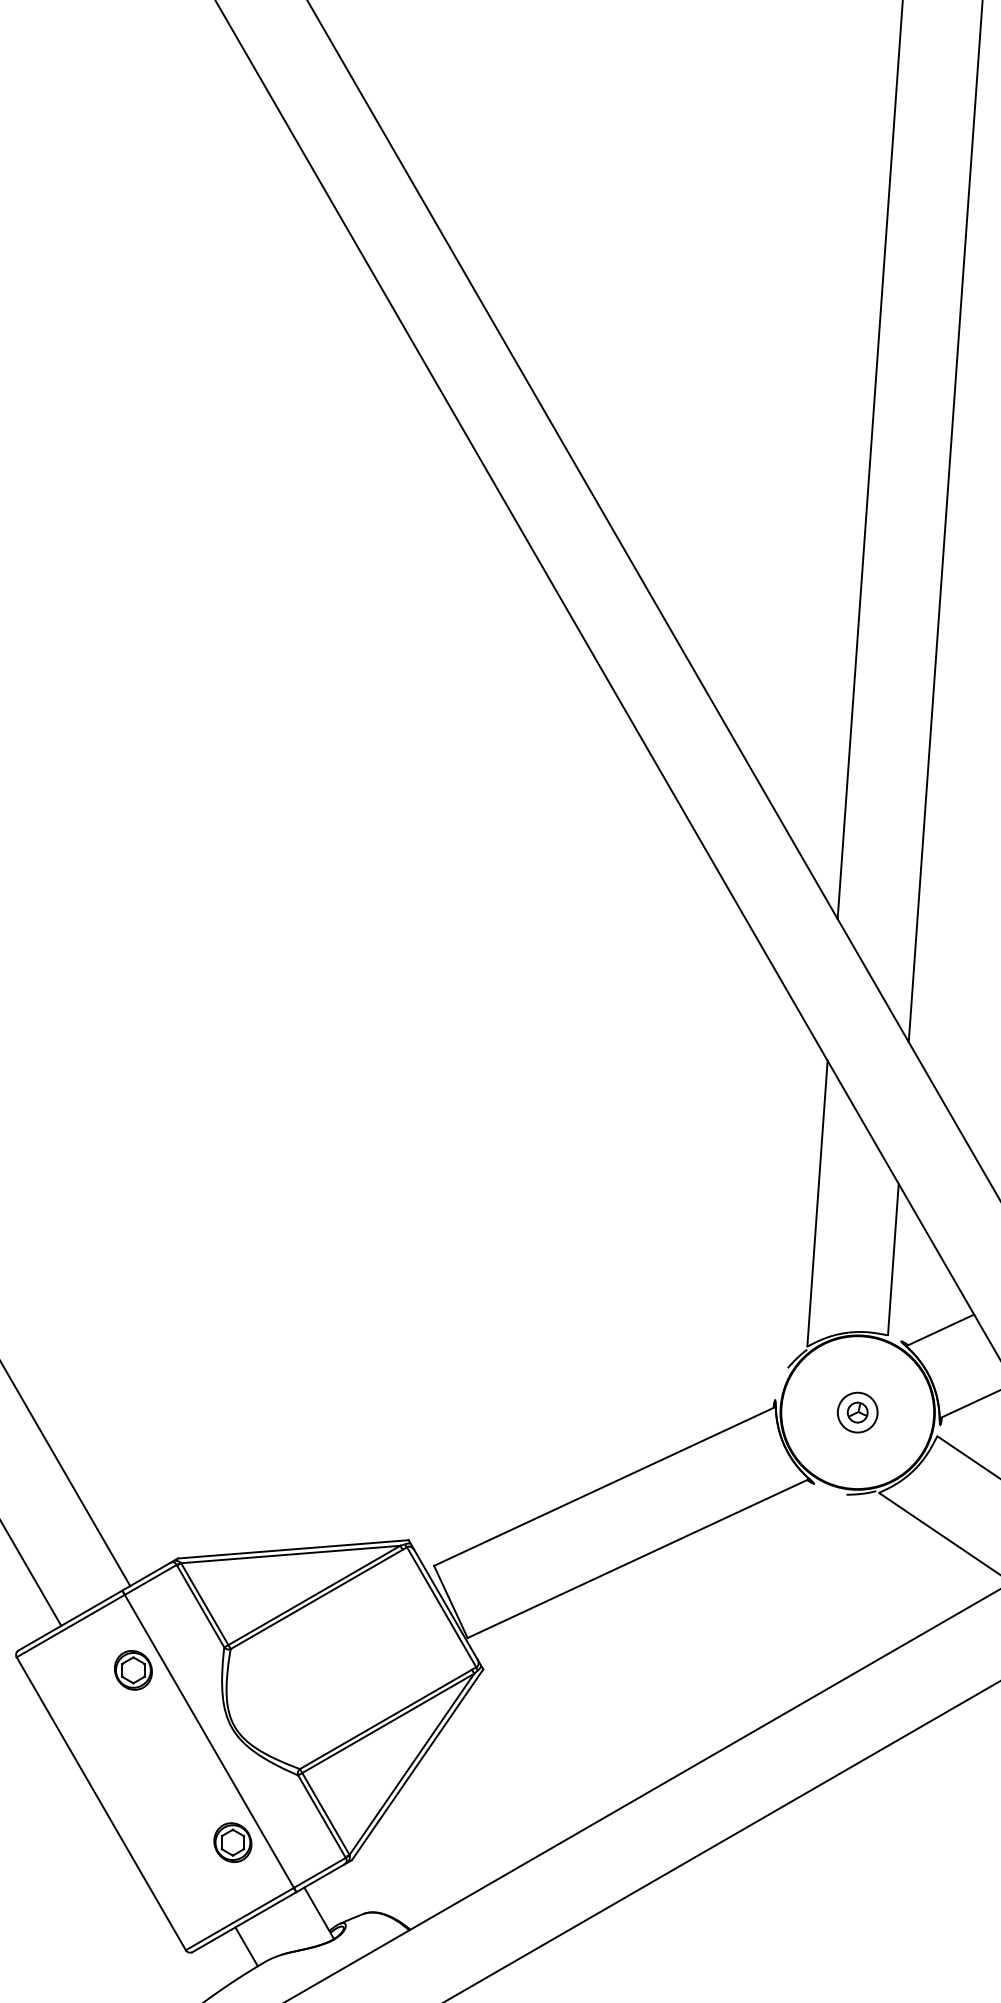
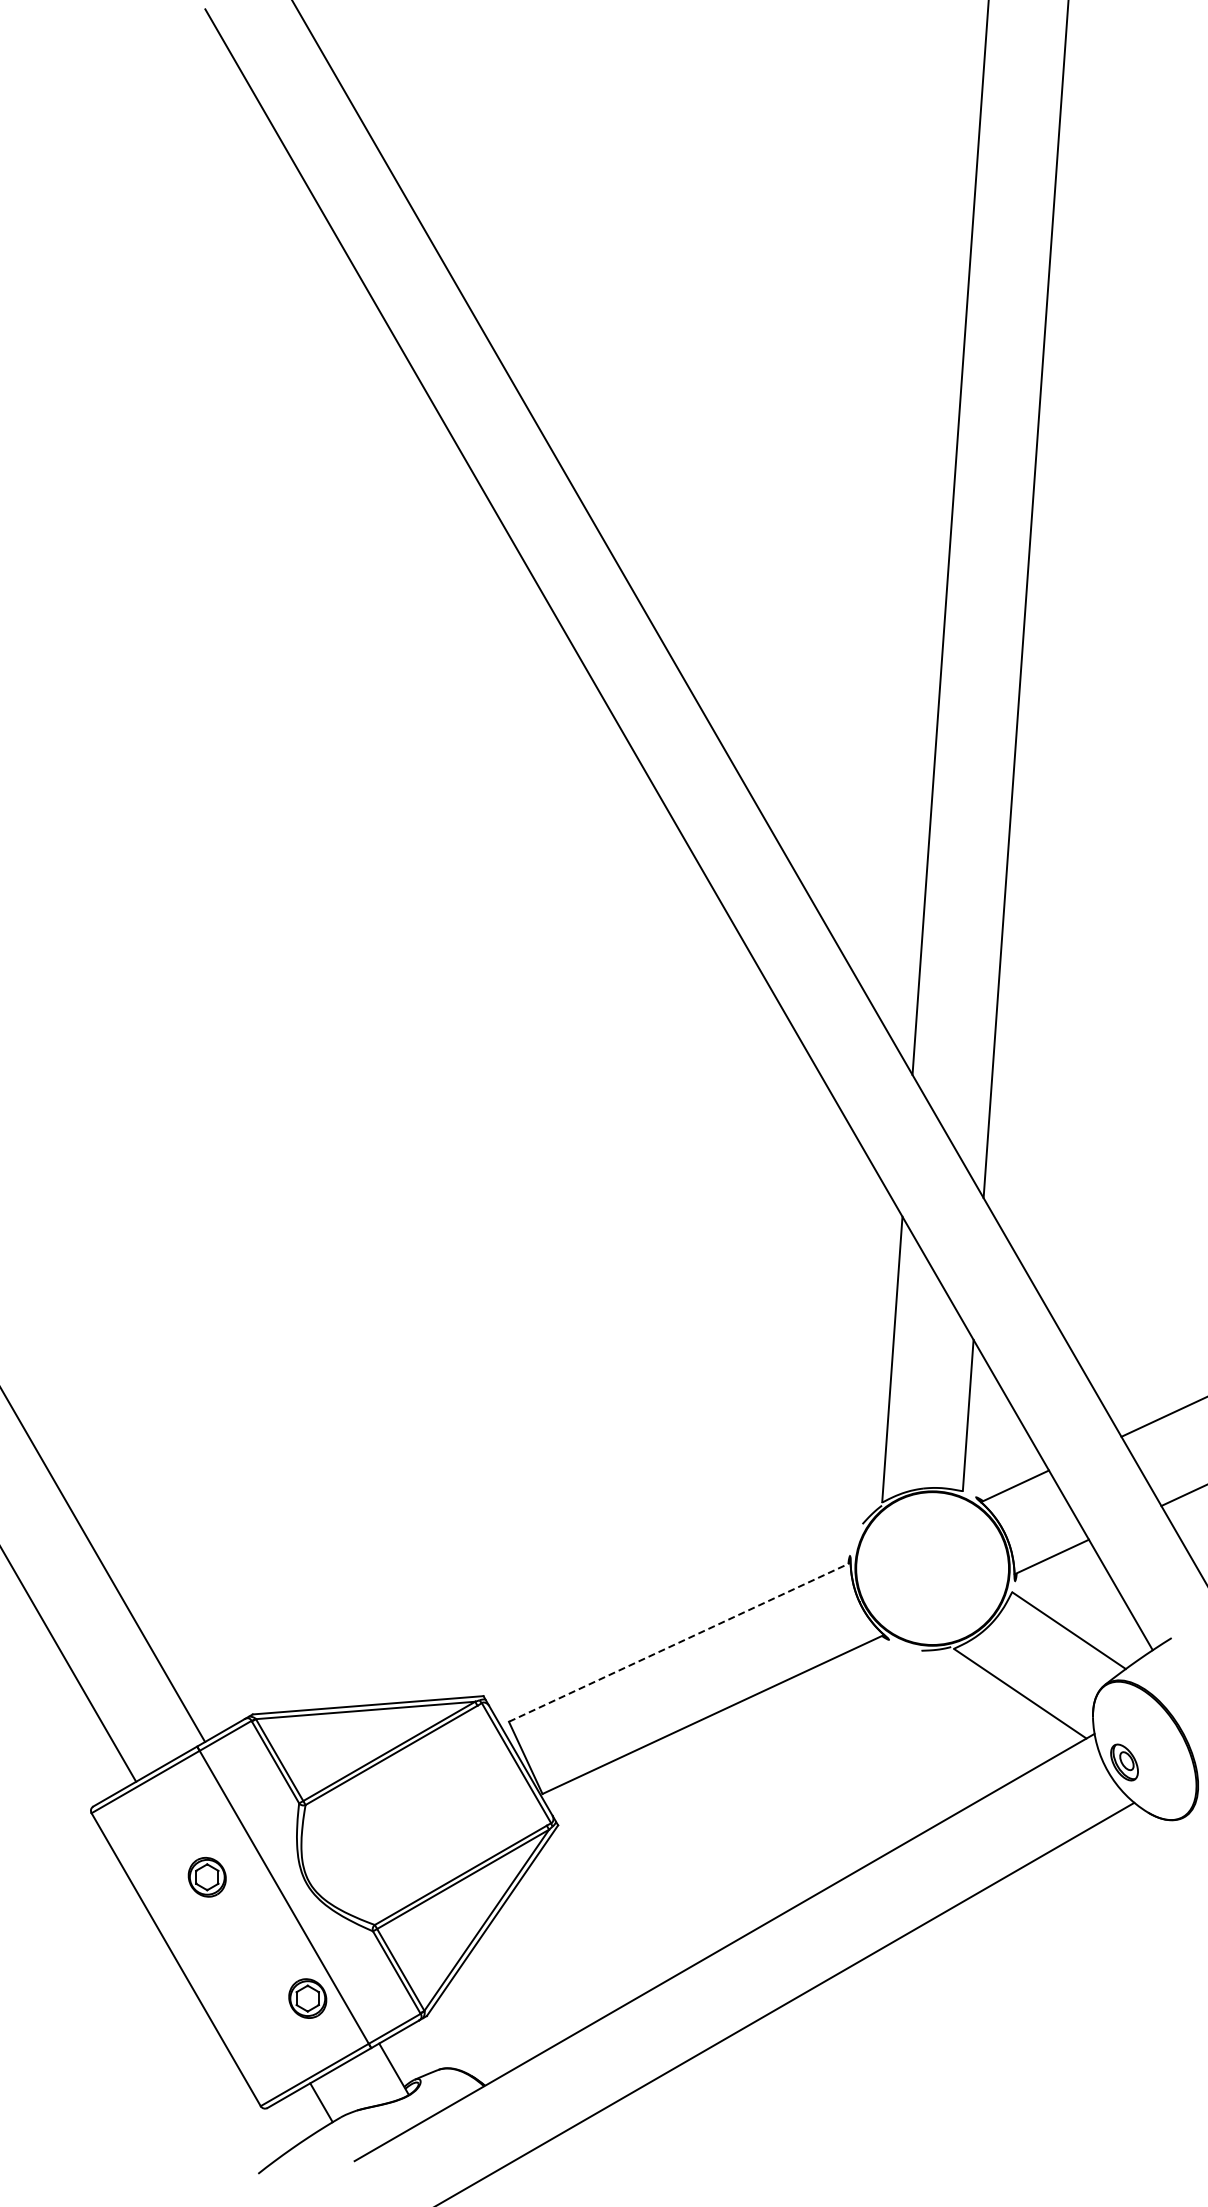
part: (857, 1412) -> (932, 1568), removed
line: (605, 1486) -> (680, 1642), solid -> dashed
part: (132, 1670) -> (206, 1877), moved

